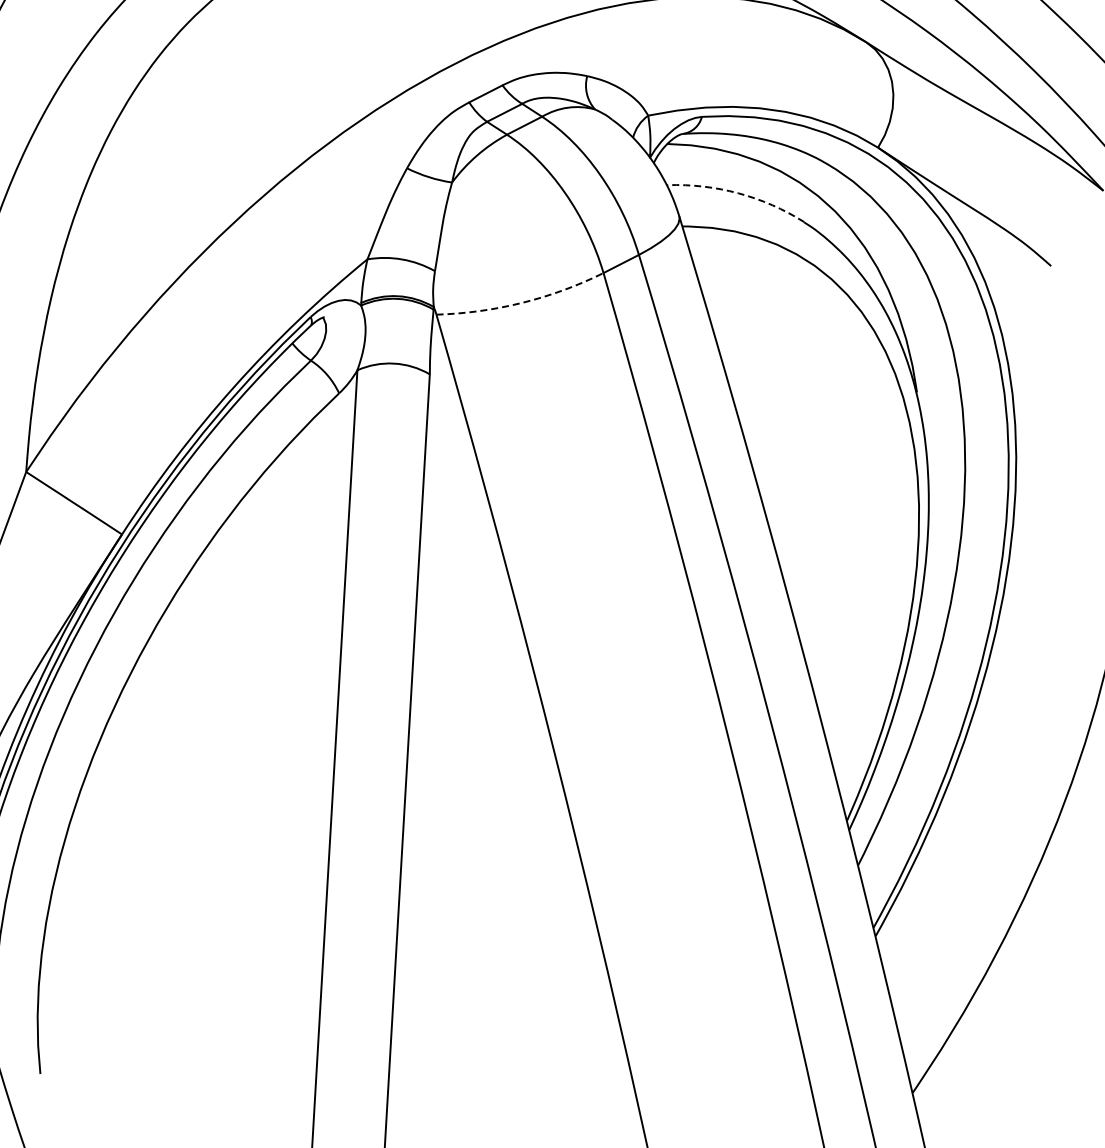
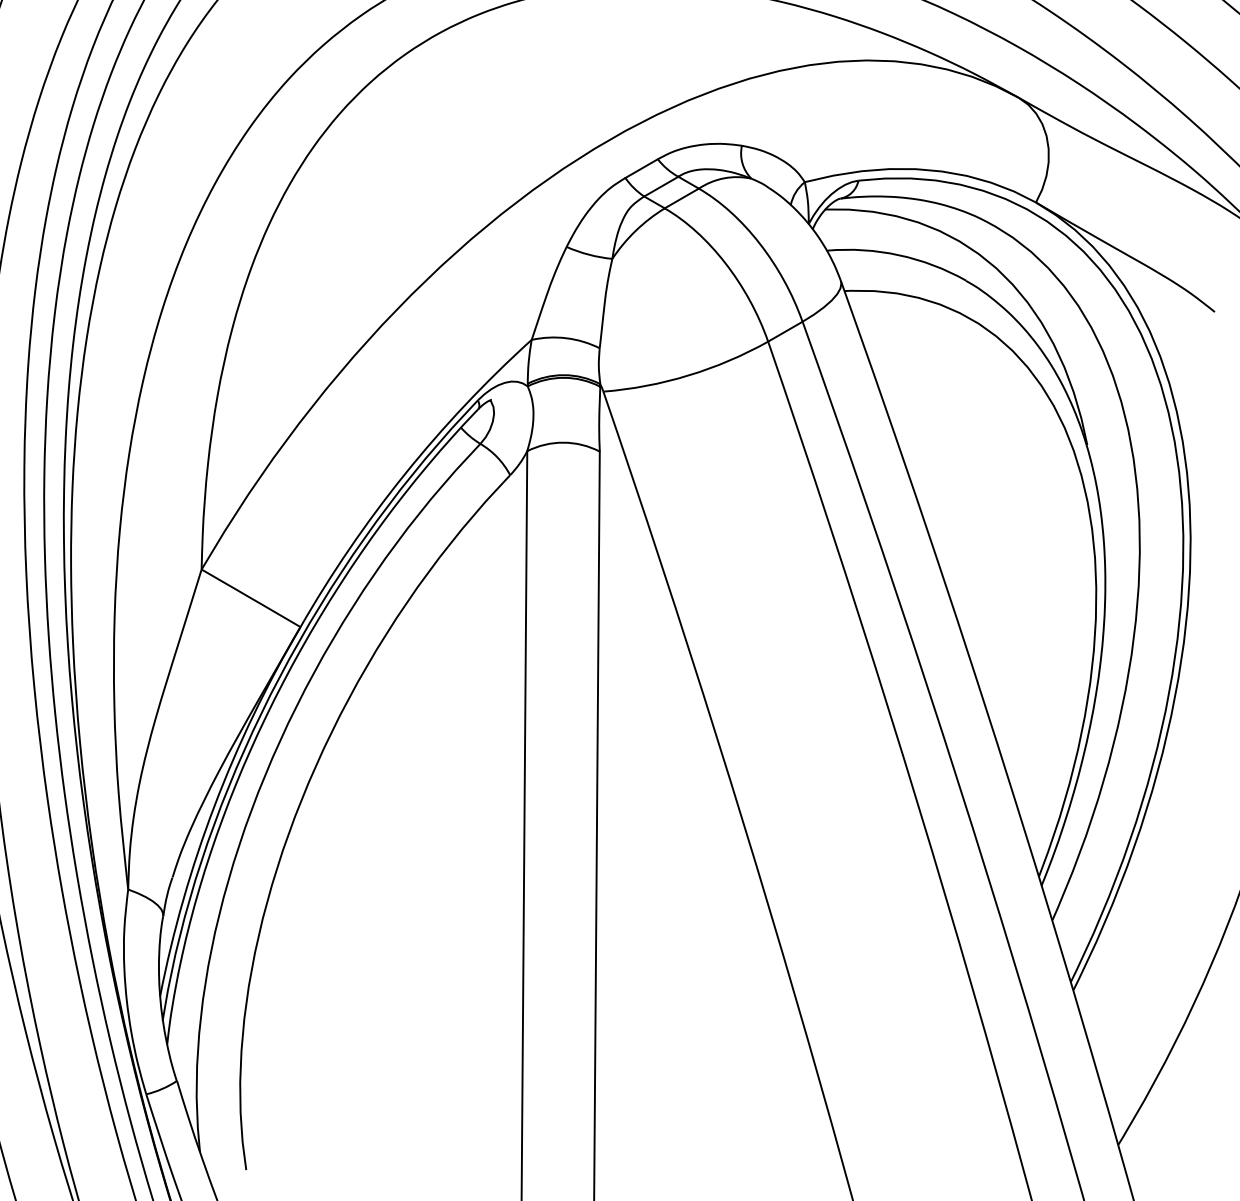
arc: (738, 193) -> (898, 255), dashed -> solid
arc: (522, 302) -> (688, 375), dashed -> solid

